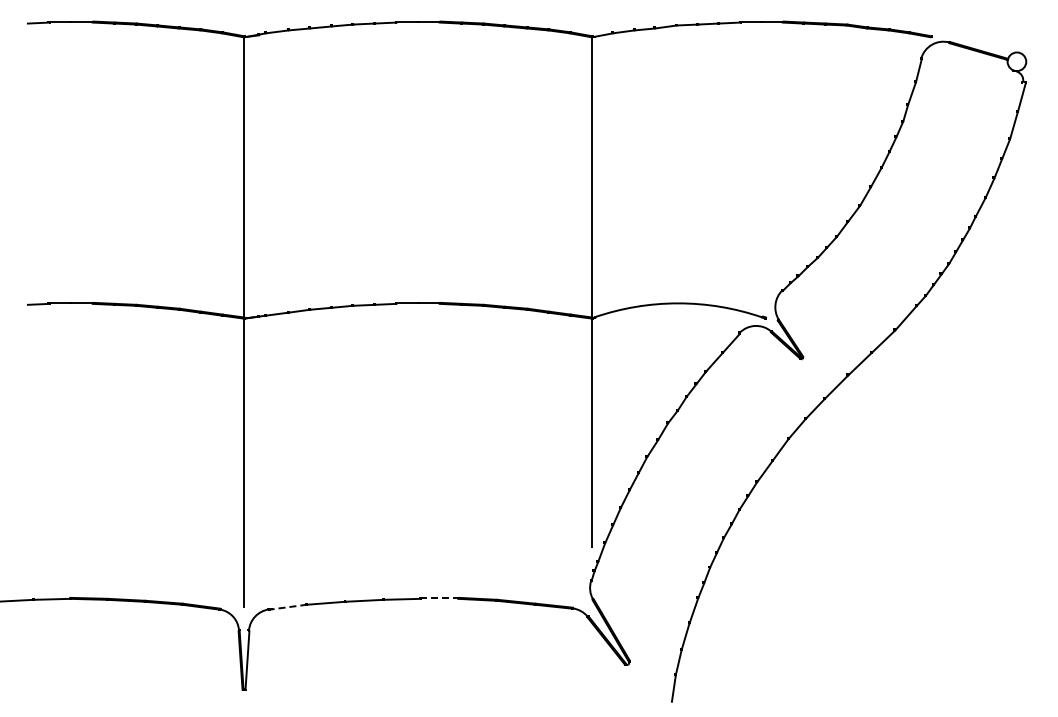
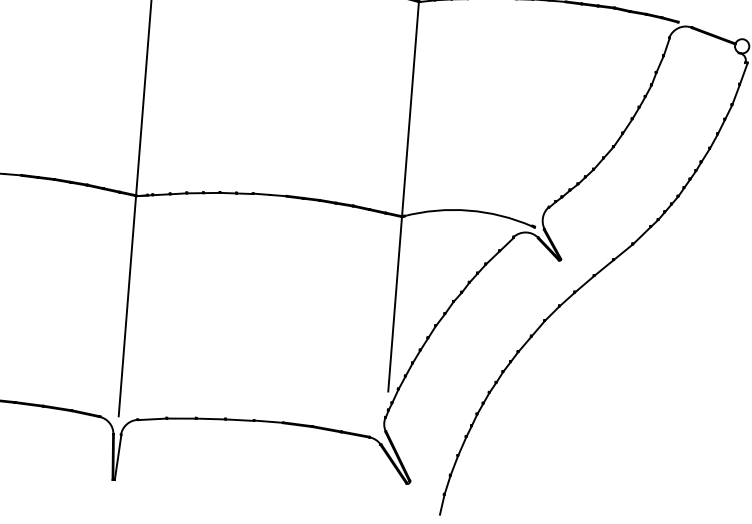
line: (439, 598) -> (268, 421), dashed -> solid
line: (288, 607) -> (152, 419), dashed -> solid

